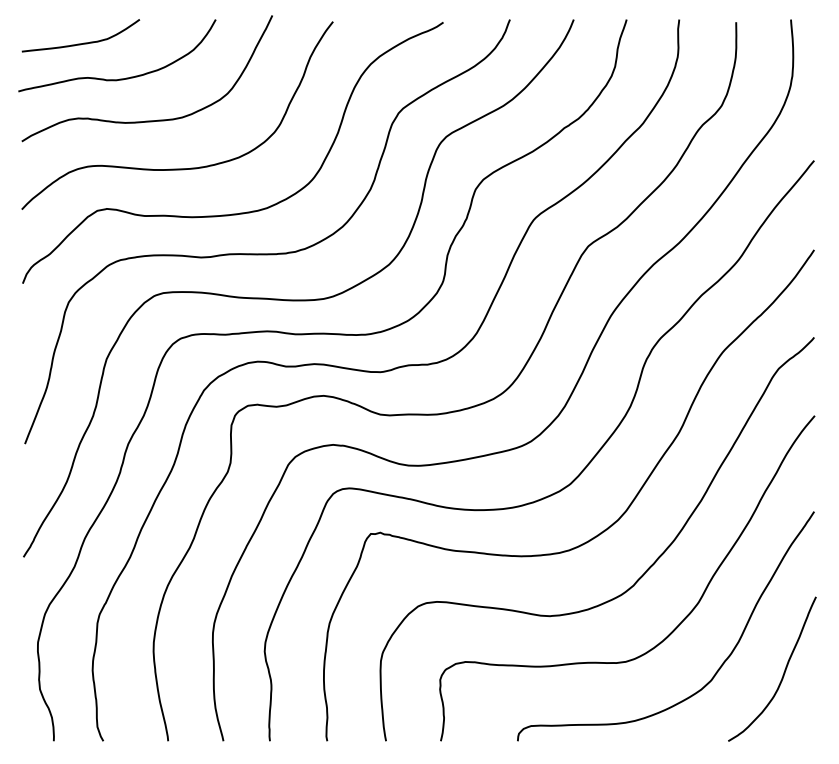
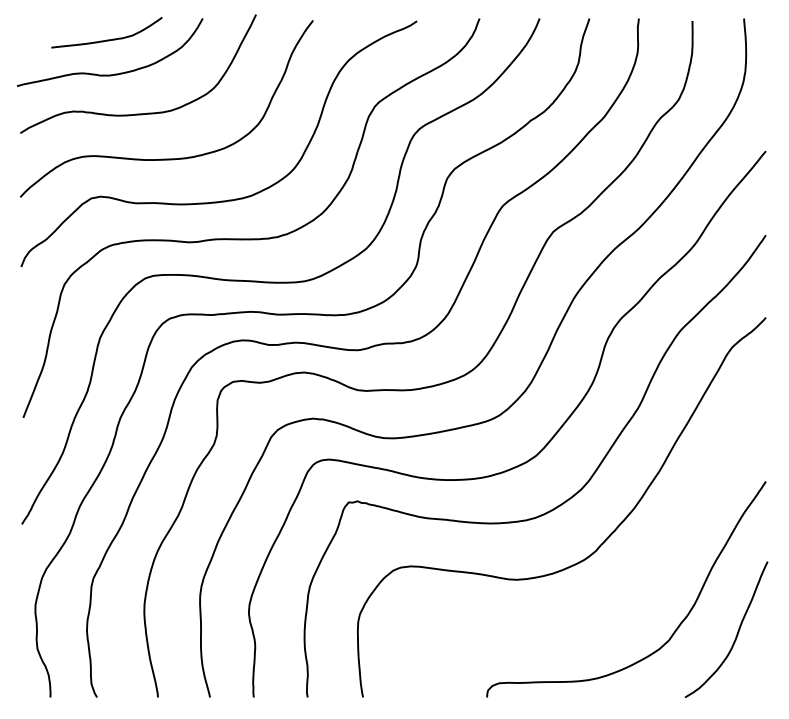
curve: (80, 42) -> (106, 39), moved
curve: (679, 622) -> (639, 585), removed

